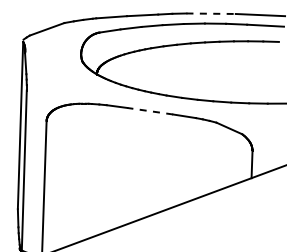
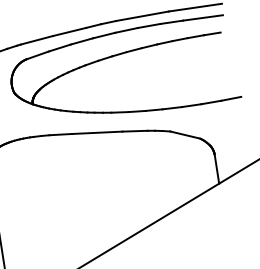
line: (211, 13) -> (142, 15), dashed -> solid
line: (149, 111) -> (96, 133), dashed -> solid

